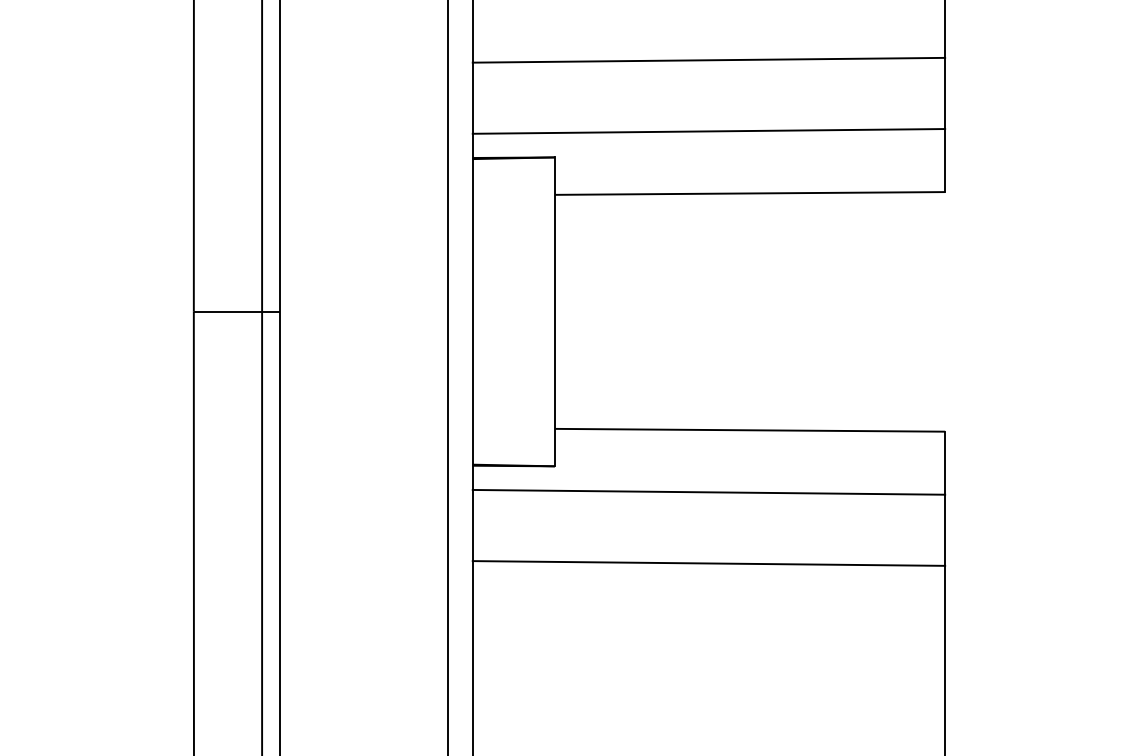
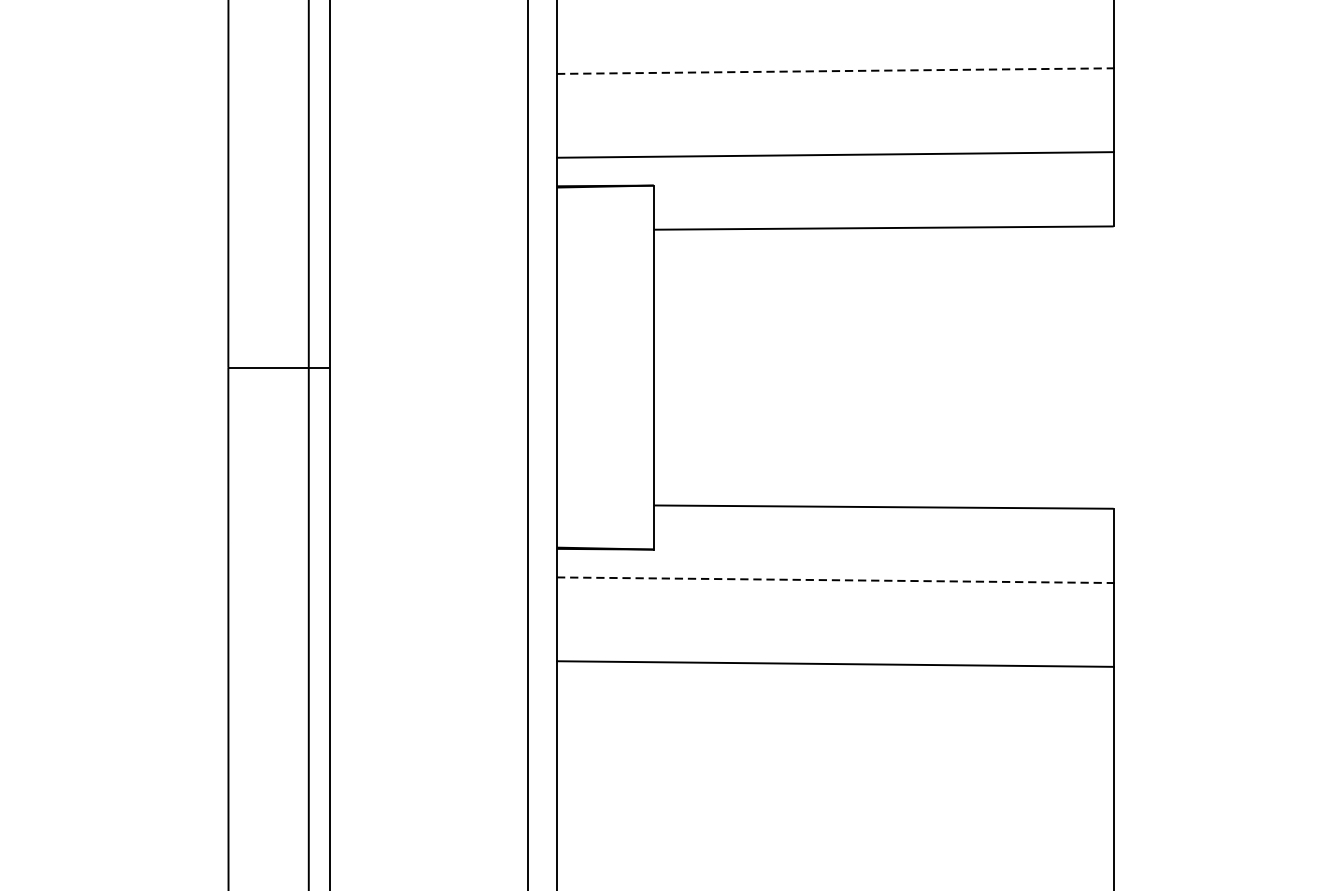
line: (709, 60) -> (835, 71), solid -> dashed
line: (709, 492) -> (835, 580), solid -> dashed

